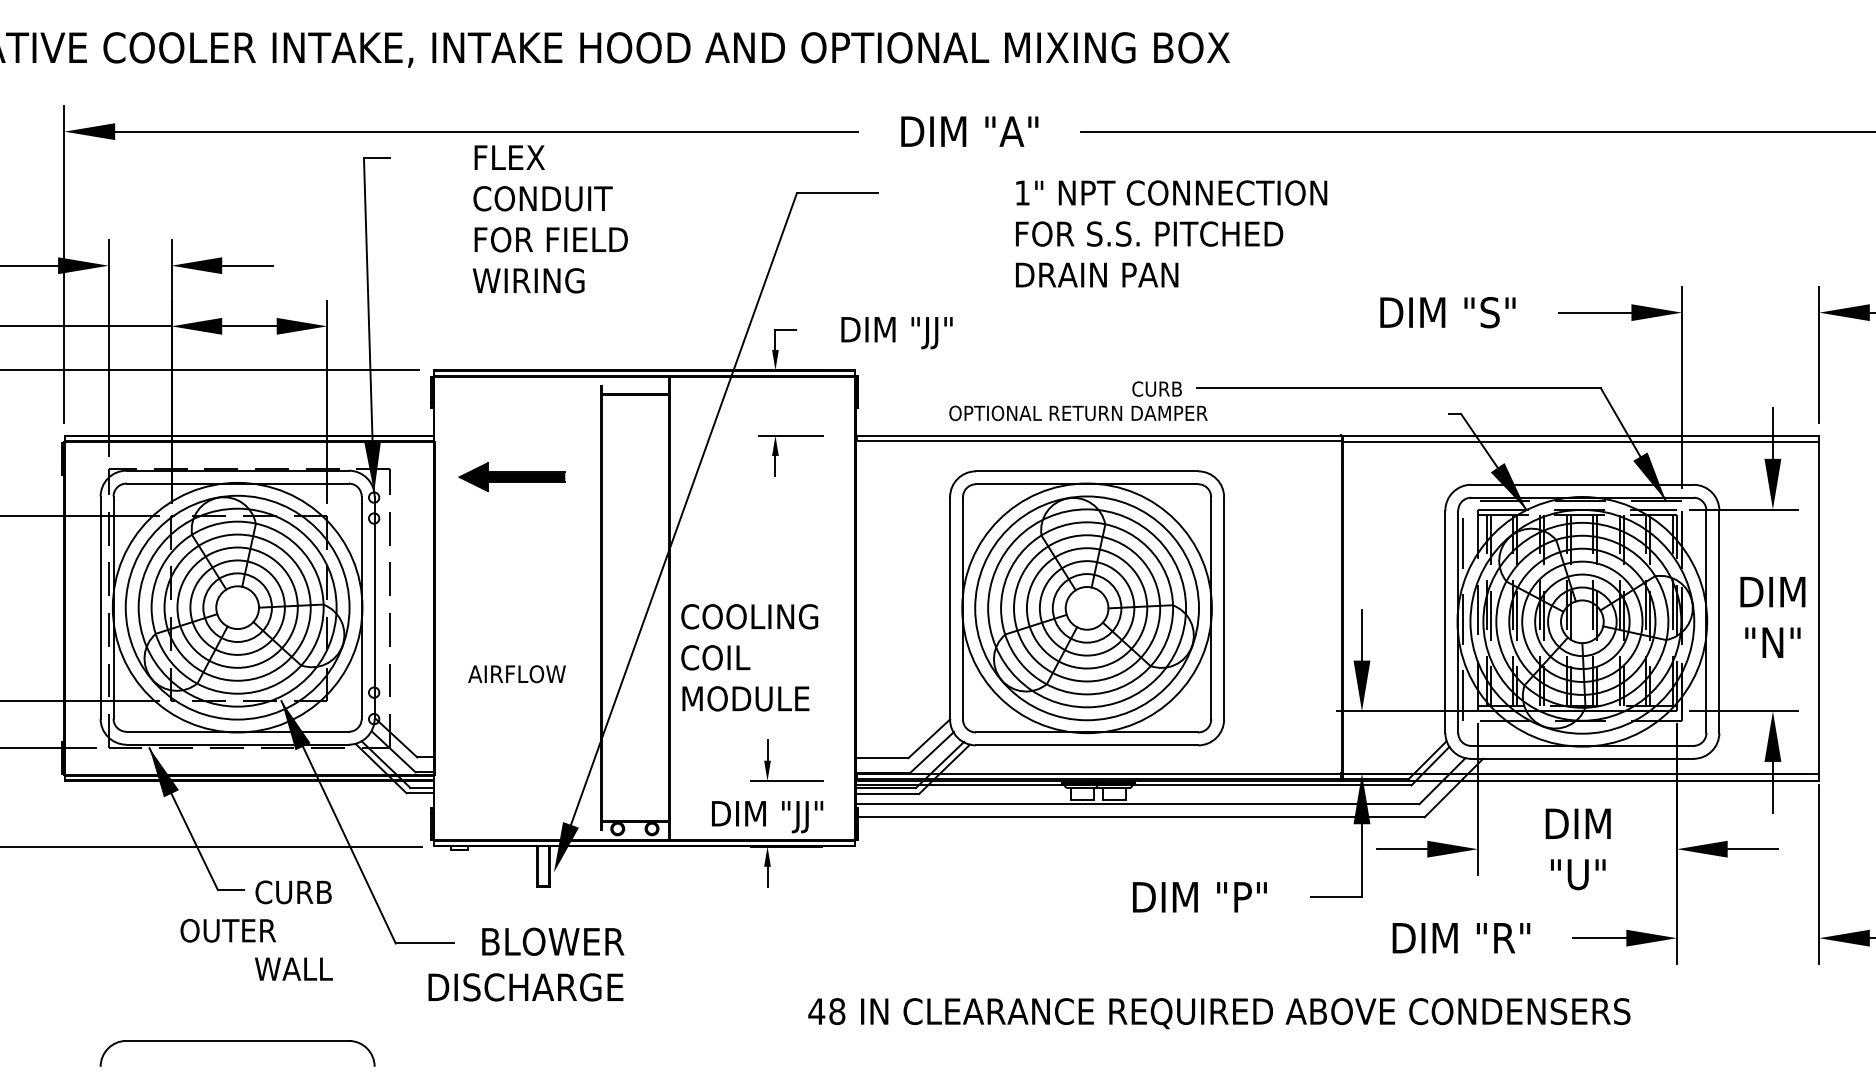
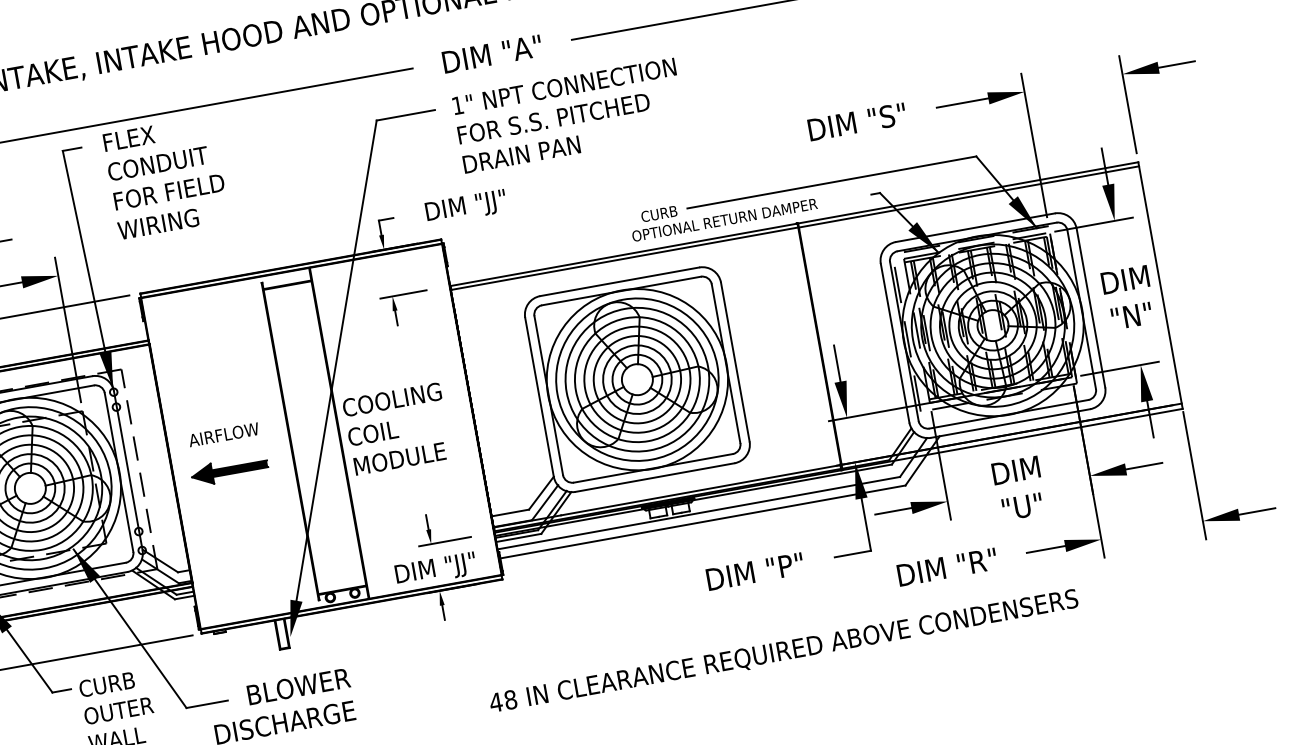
text: (550, 219) -> (166, 177), moved
text: (1171, 233) -> (569, 115), moved
text: (1078, 413) -> (724, 220), moved
part: (511, 477) -> (229, 470), moved
text: (749, 657) -> (397, 428), moved
text: (516, 674) -> (223, 435), moved
text: (227, 930) -> (118, 710), moved

